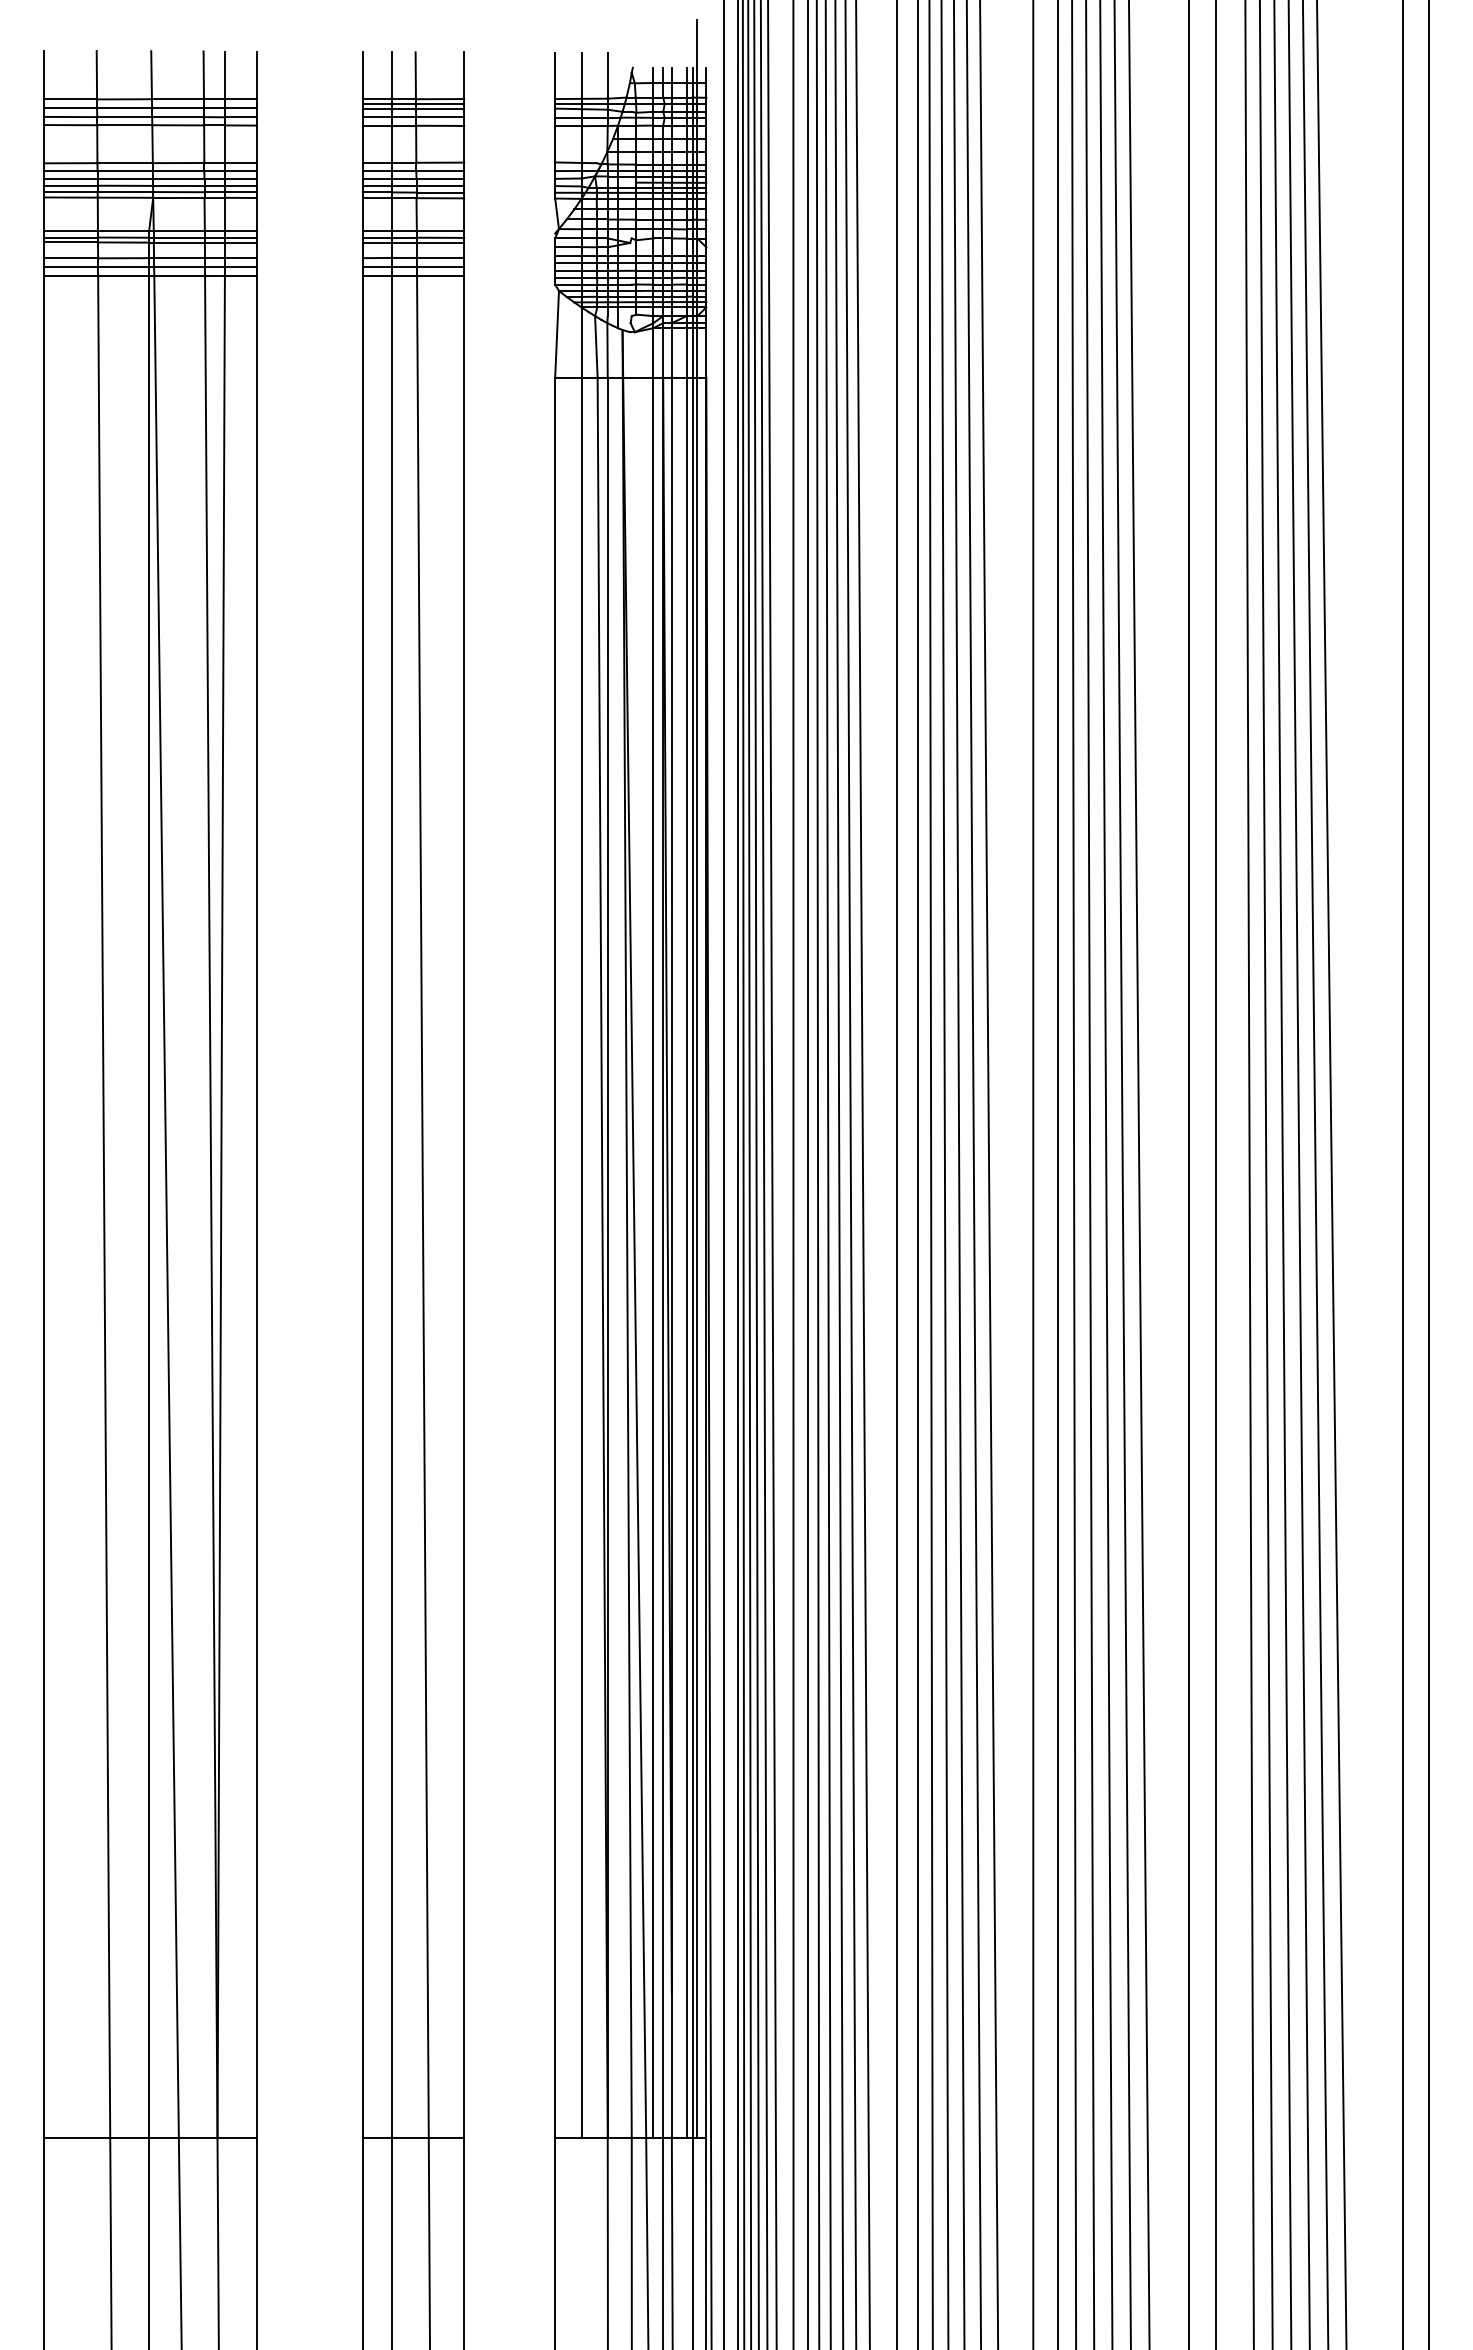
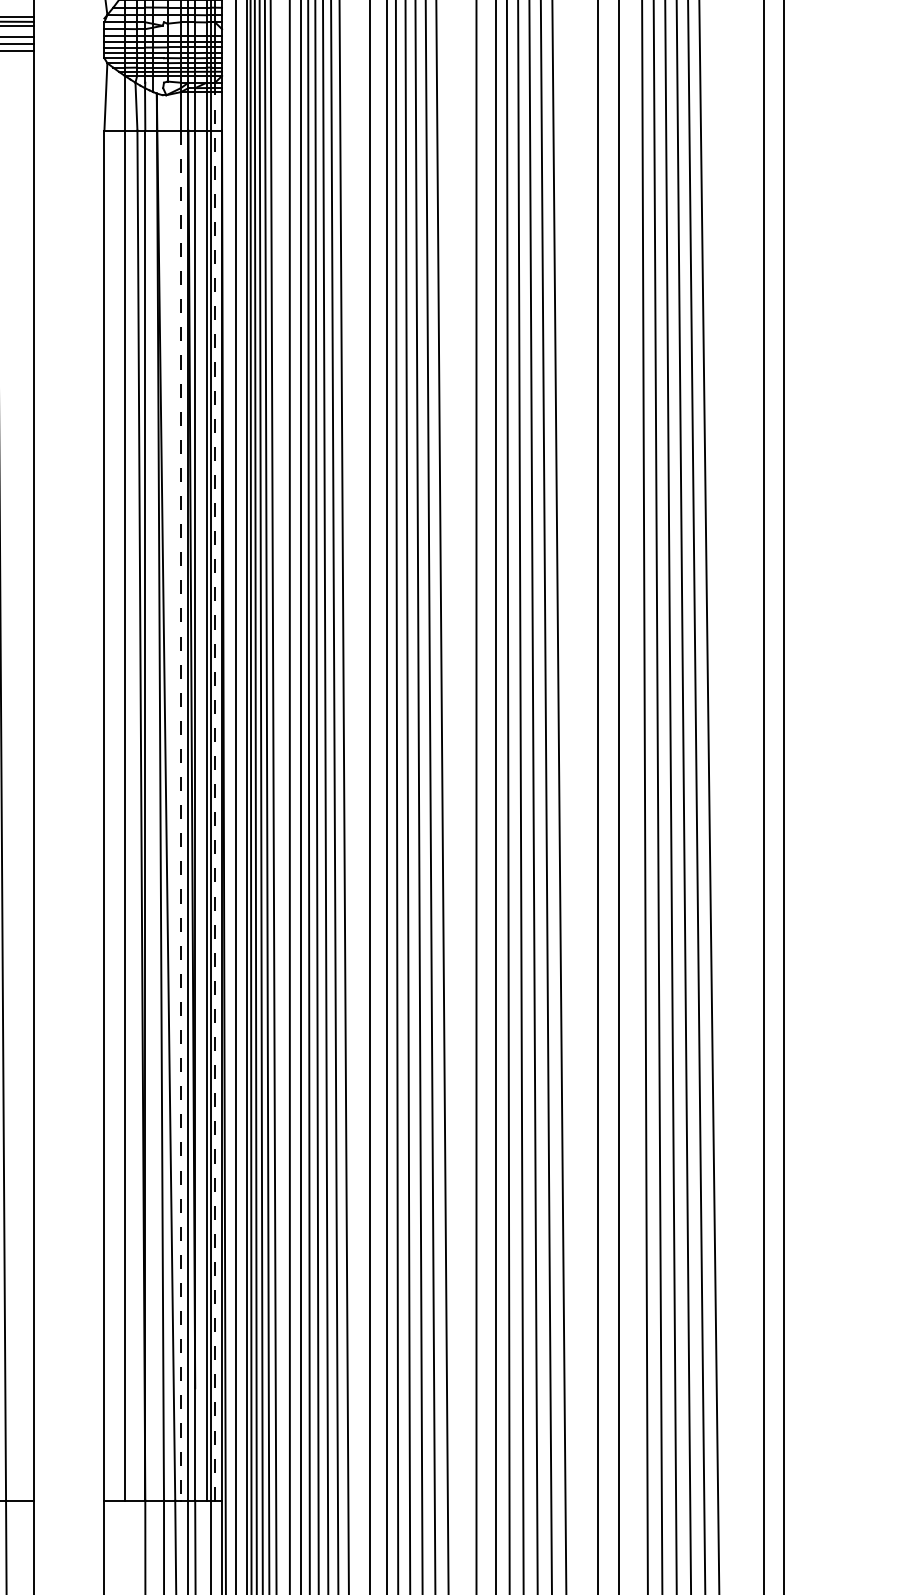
line: (697, 1226) -> (215, 791), solid -> dashed
line: (653, 1258) -> (180, 816), solid -> dashed

